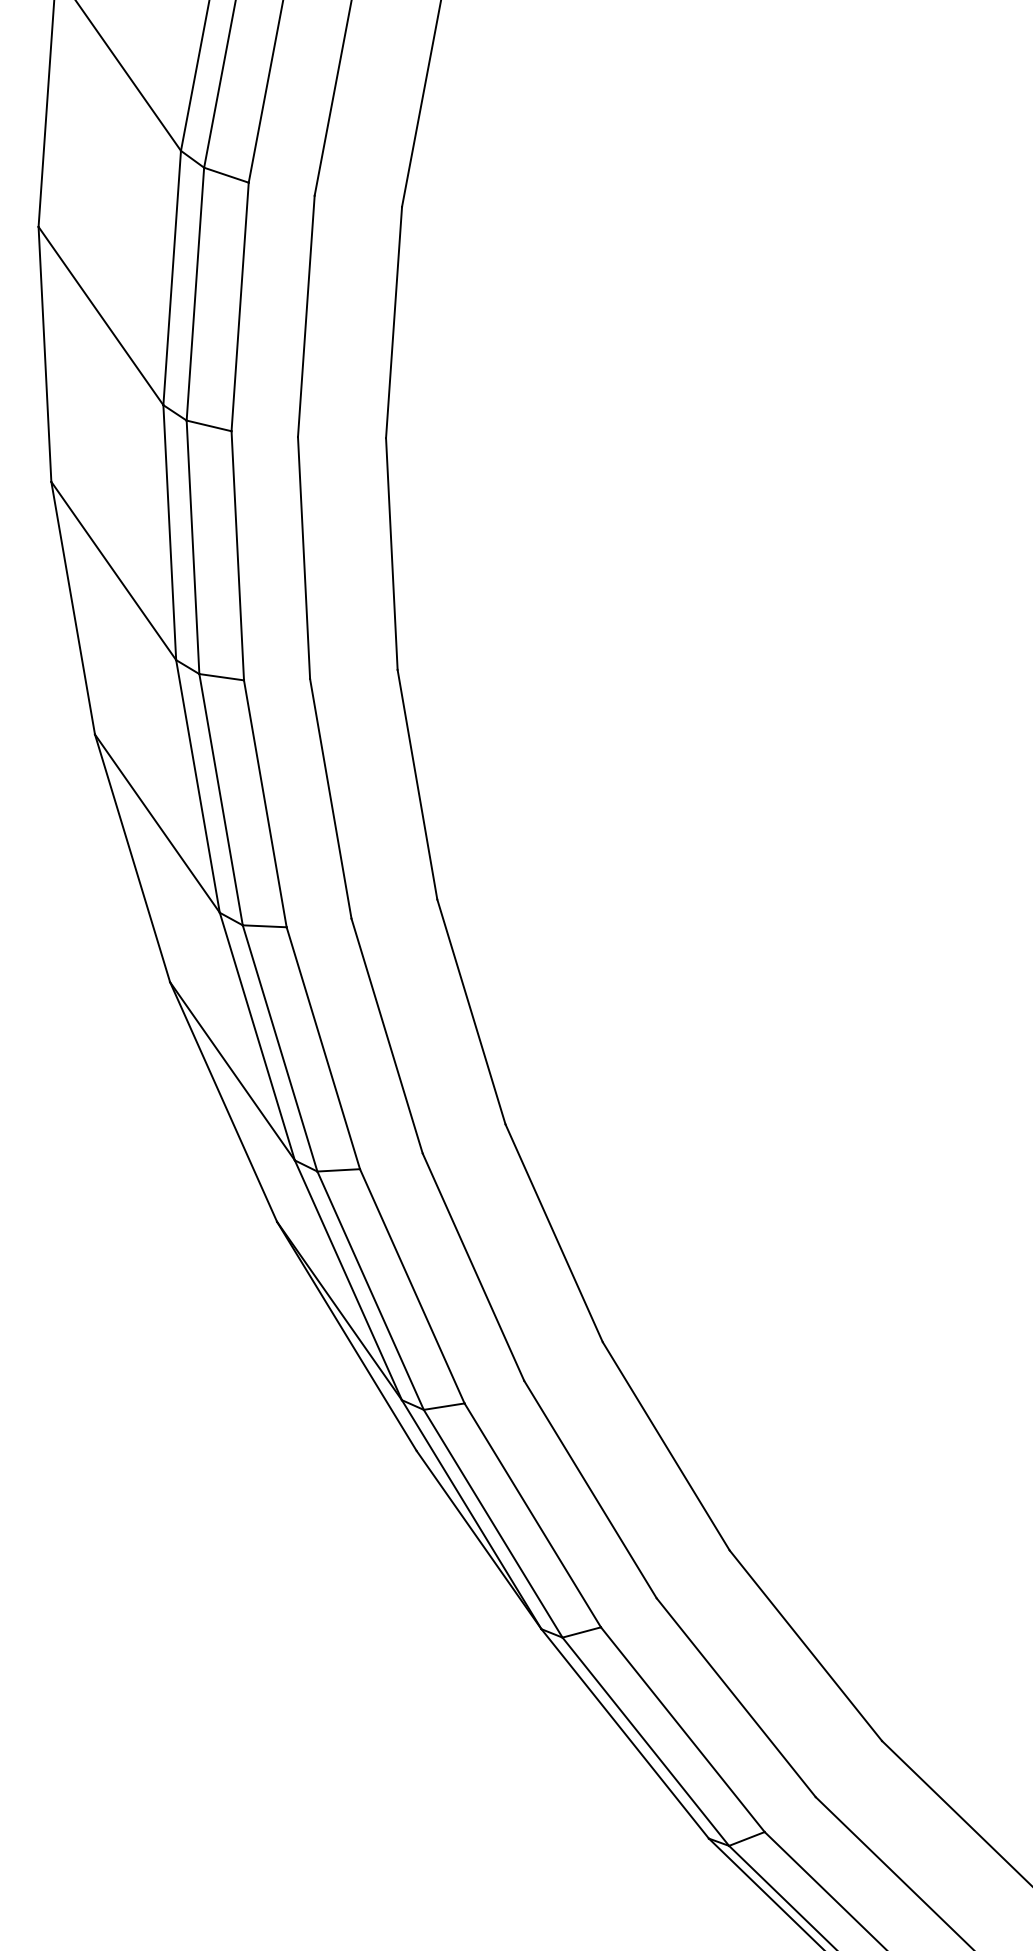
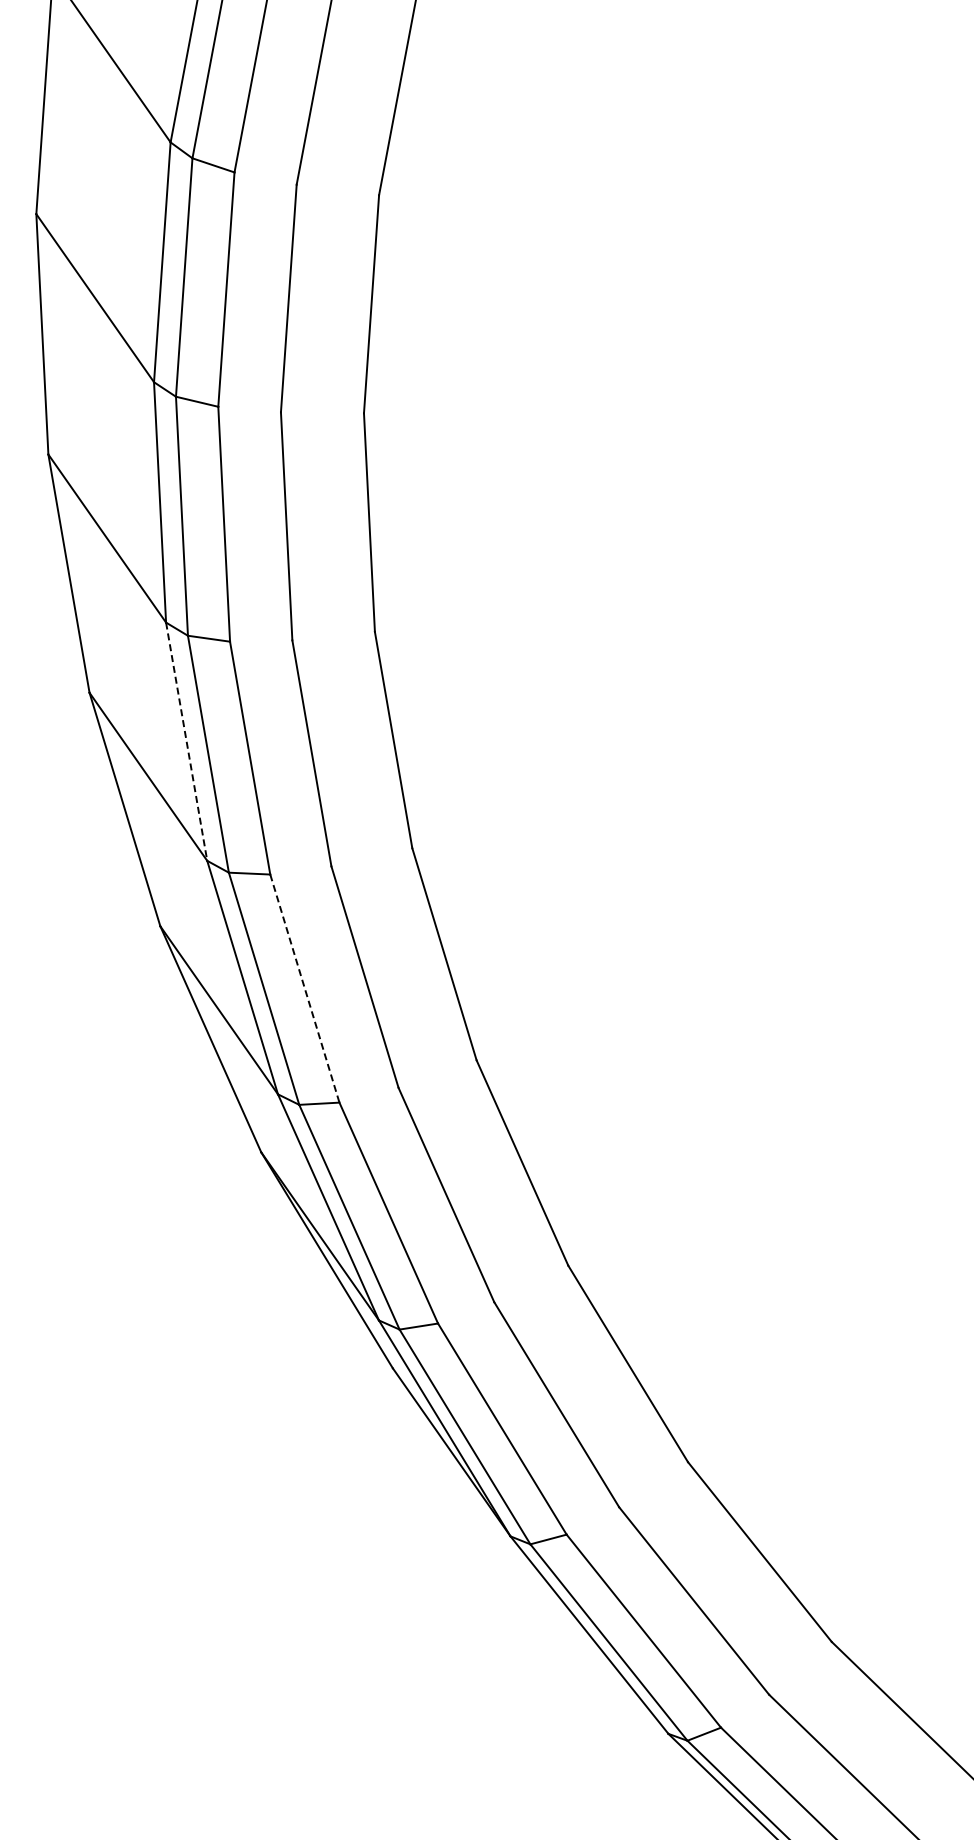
line: (197, 786) -> (186, 741), solid -> dashed
line: (324, 1049) -> (305, 989), solid -> dashed

